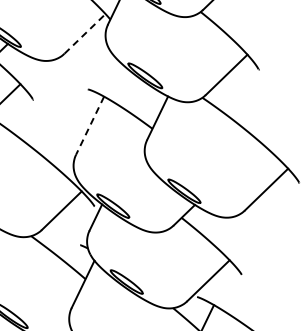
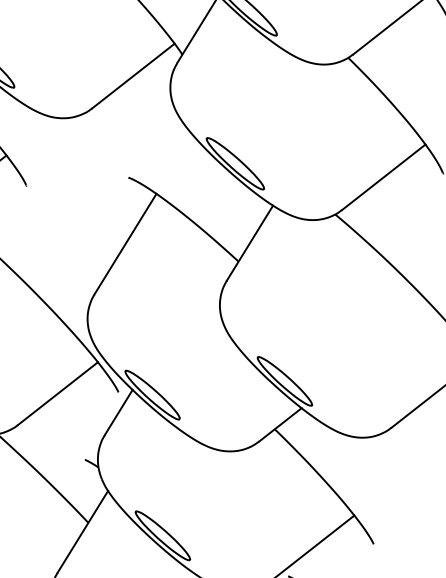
line: (85, 33) -> (134, 75), dashed -> solid
line: (89, 126) -> (124, 245), dashed -> solid

